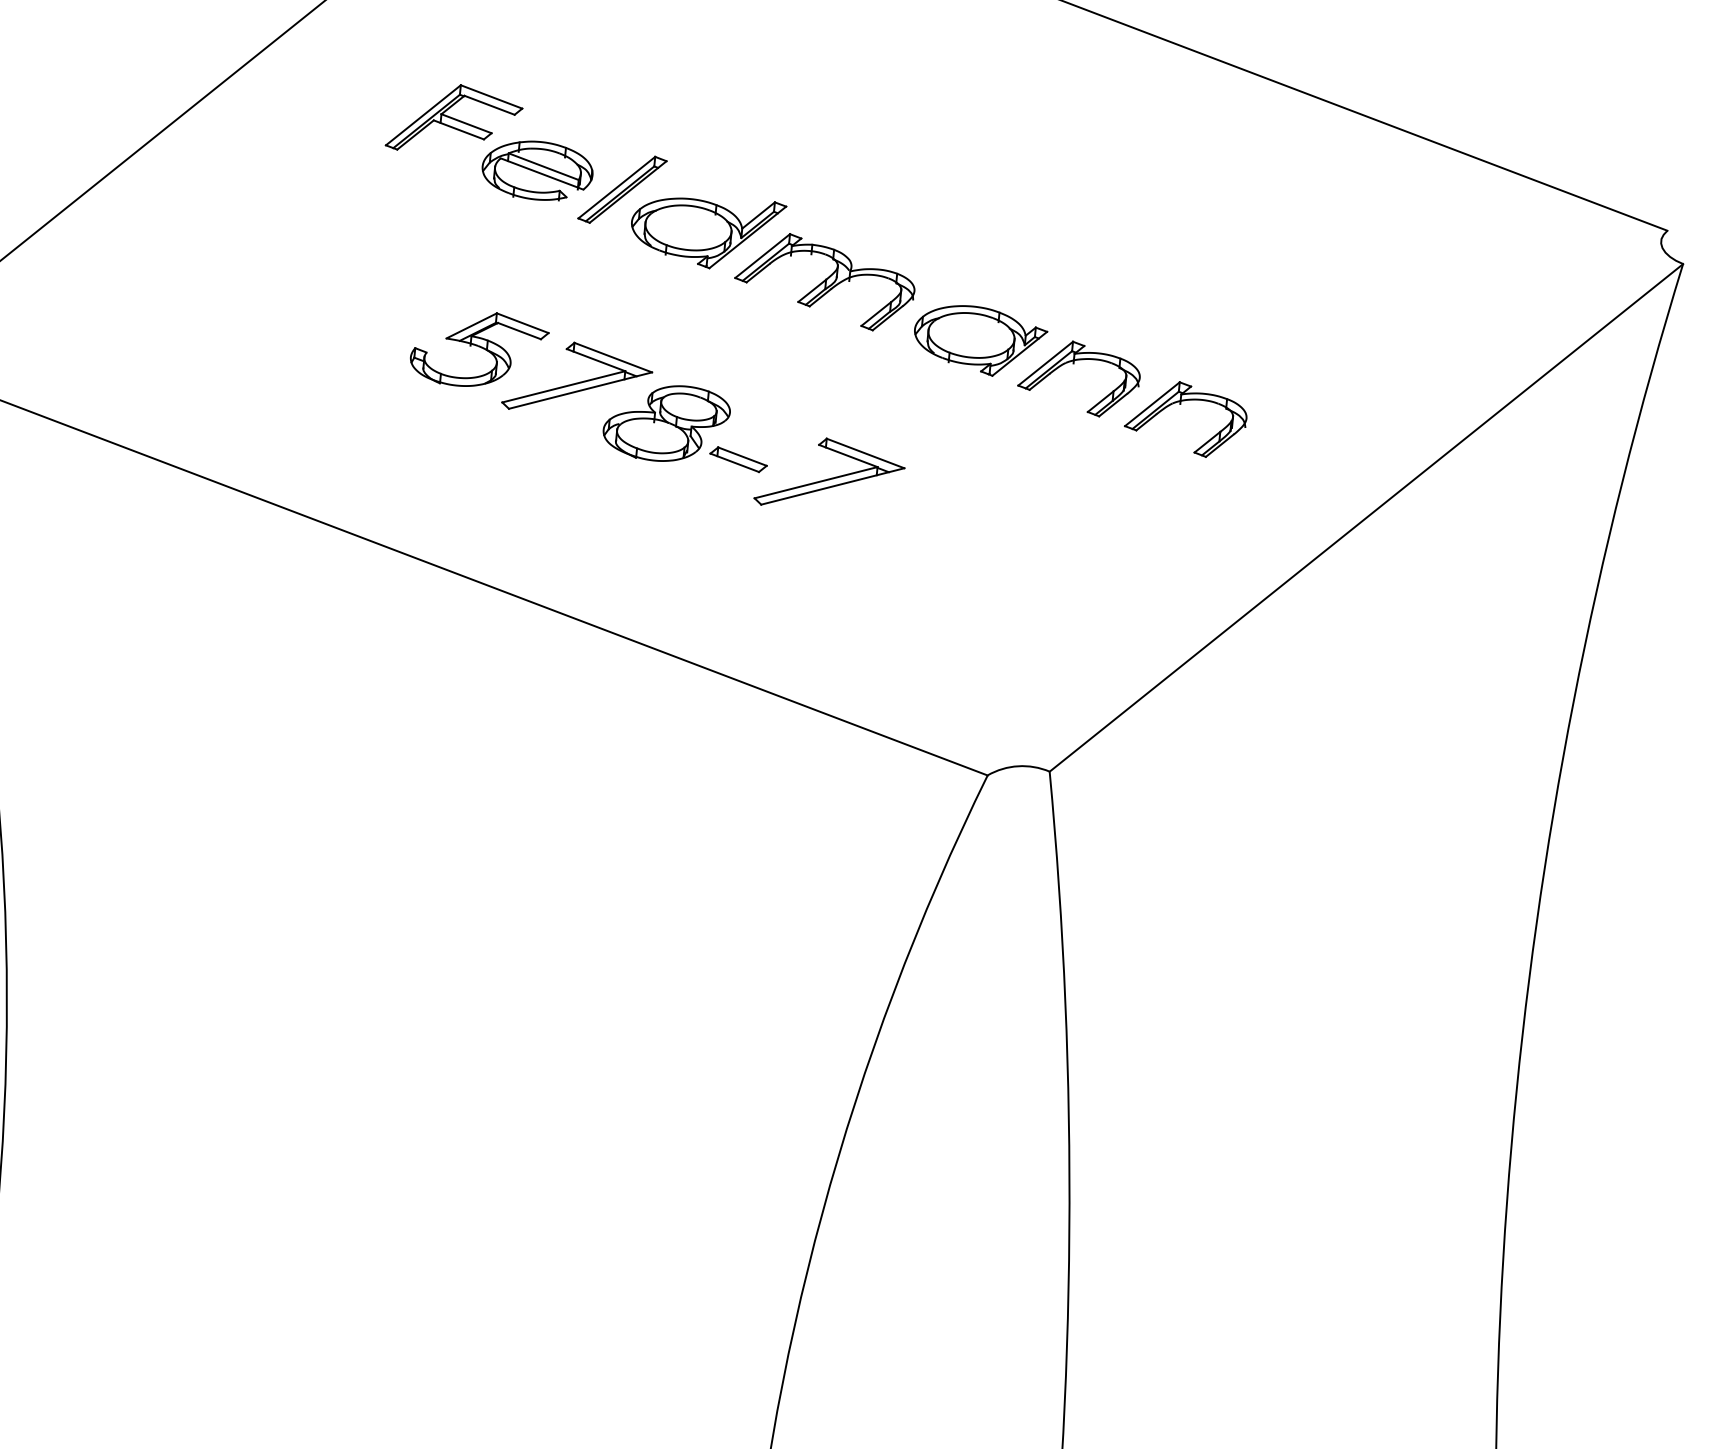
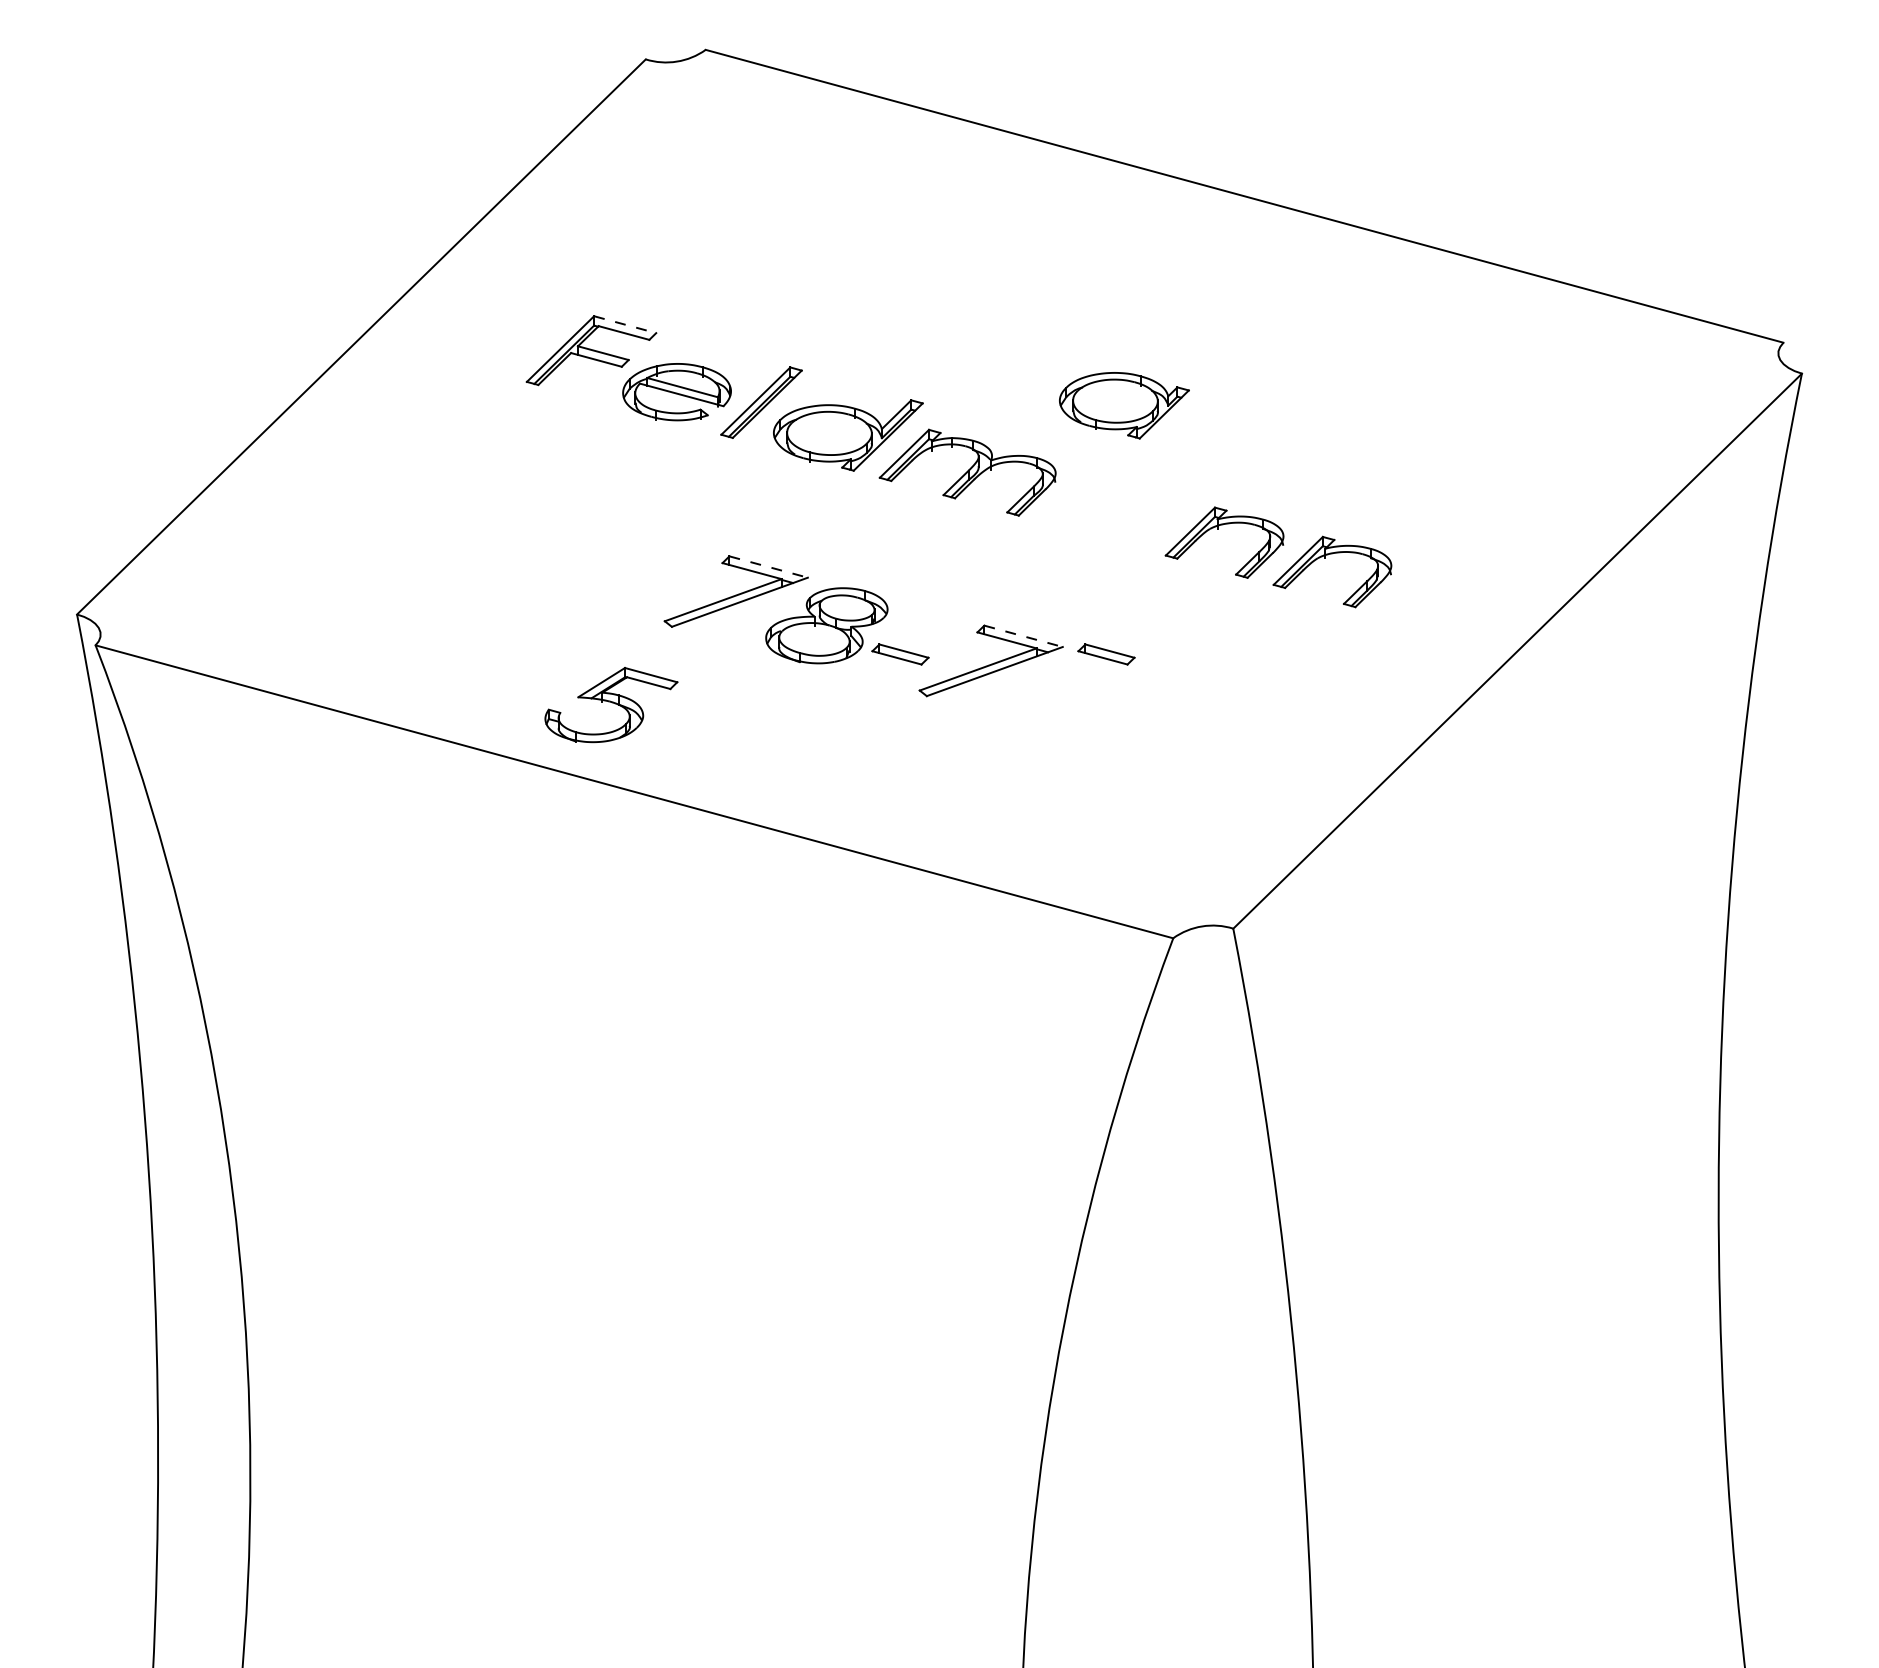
line: (491, 96) -> (625, 324), solid -> dashed
part: (980, 340) -> (1124, 405), moved
part: (479, 350) -> (611, 705), moved
line: (613, 358) -> (768, 567), solid -> dashed
line: (865, 453) -> (1023, 636), solid -> dashed
part: (948, 480) -> (1106, 654), added

